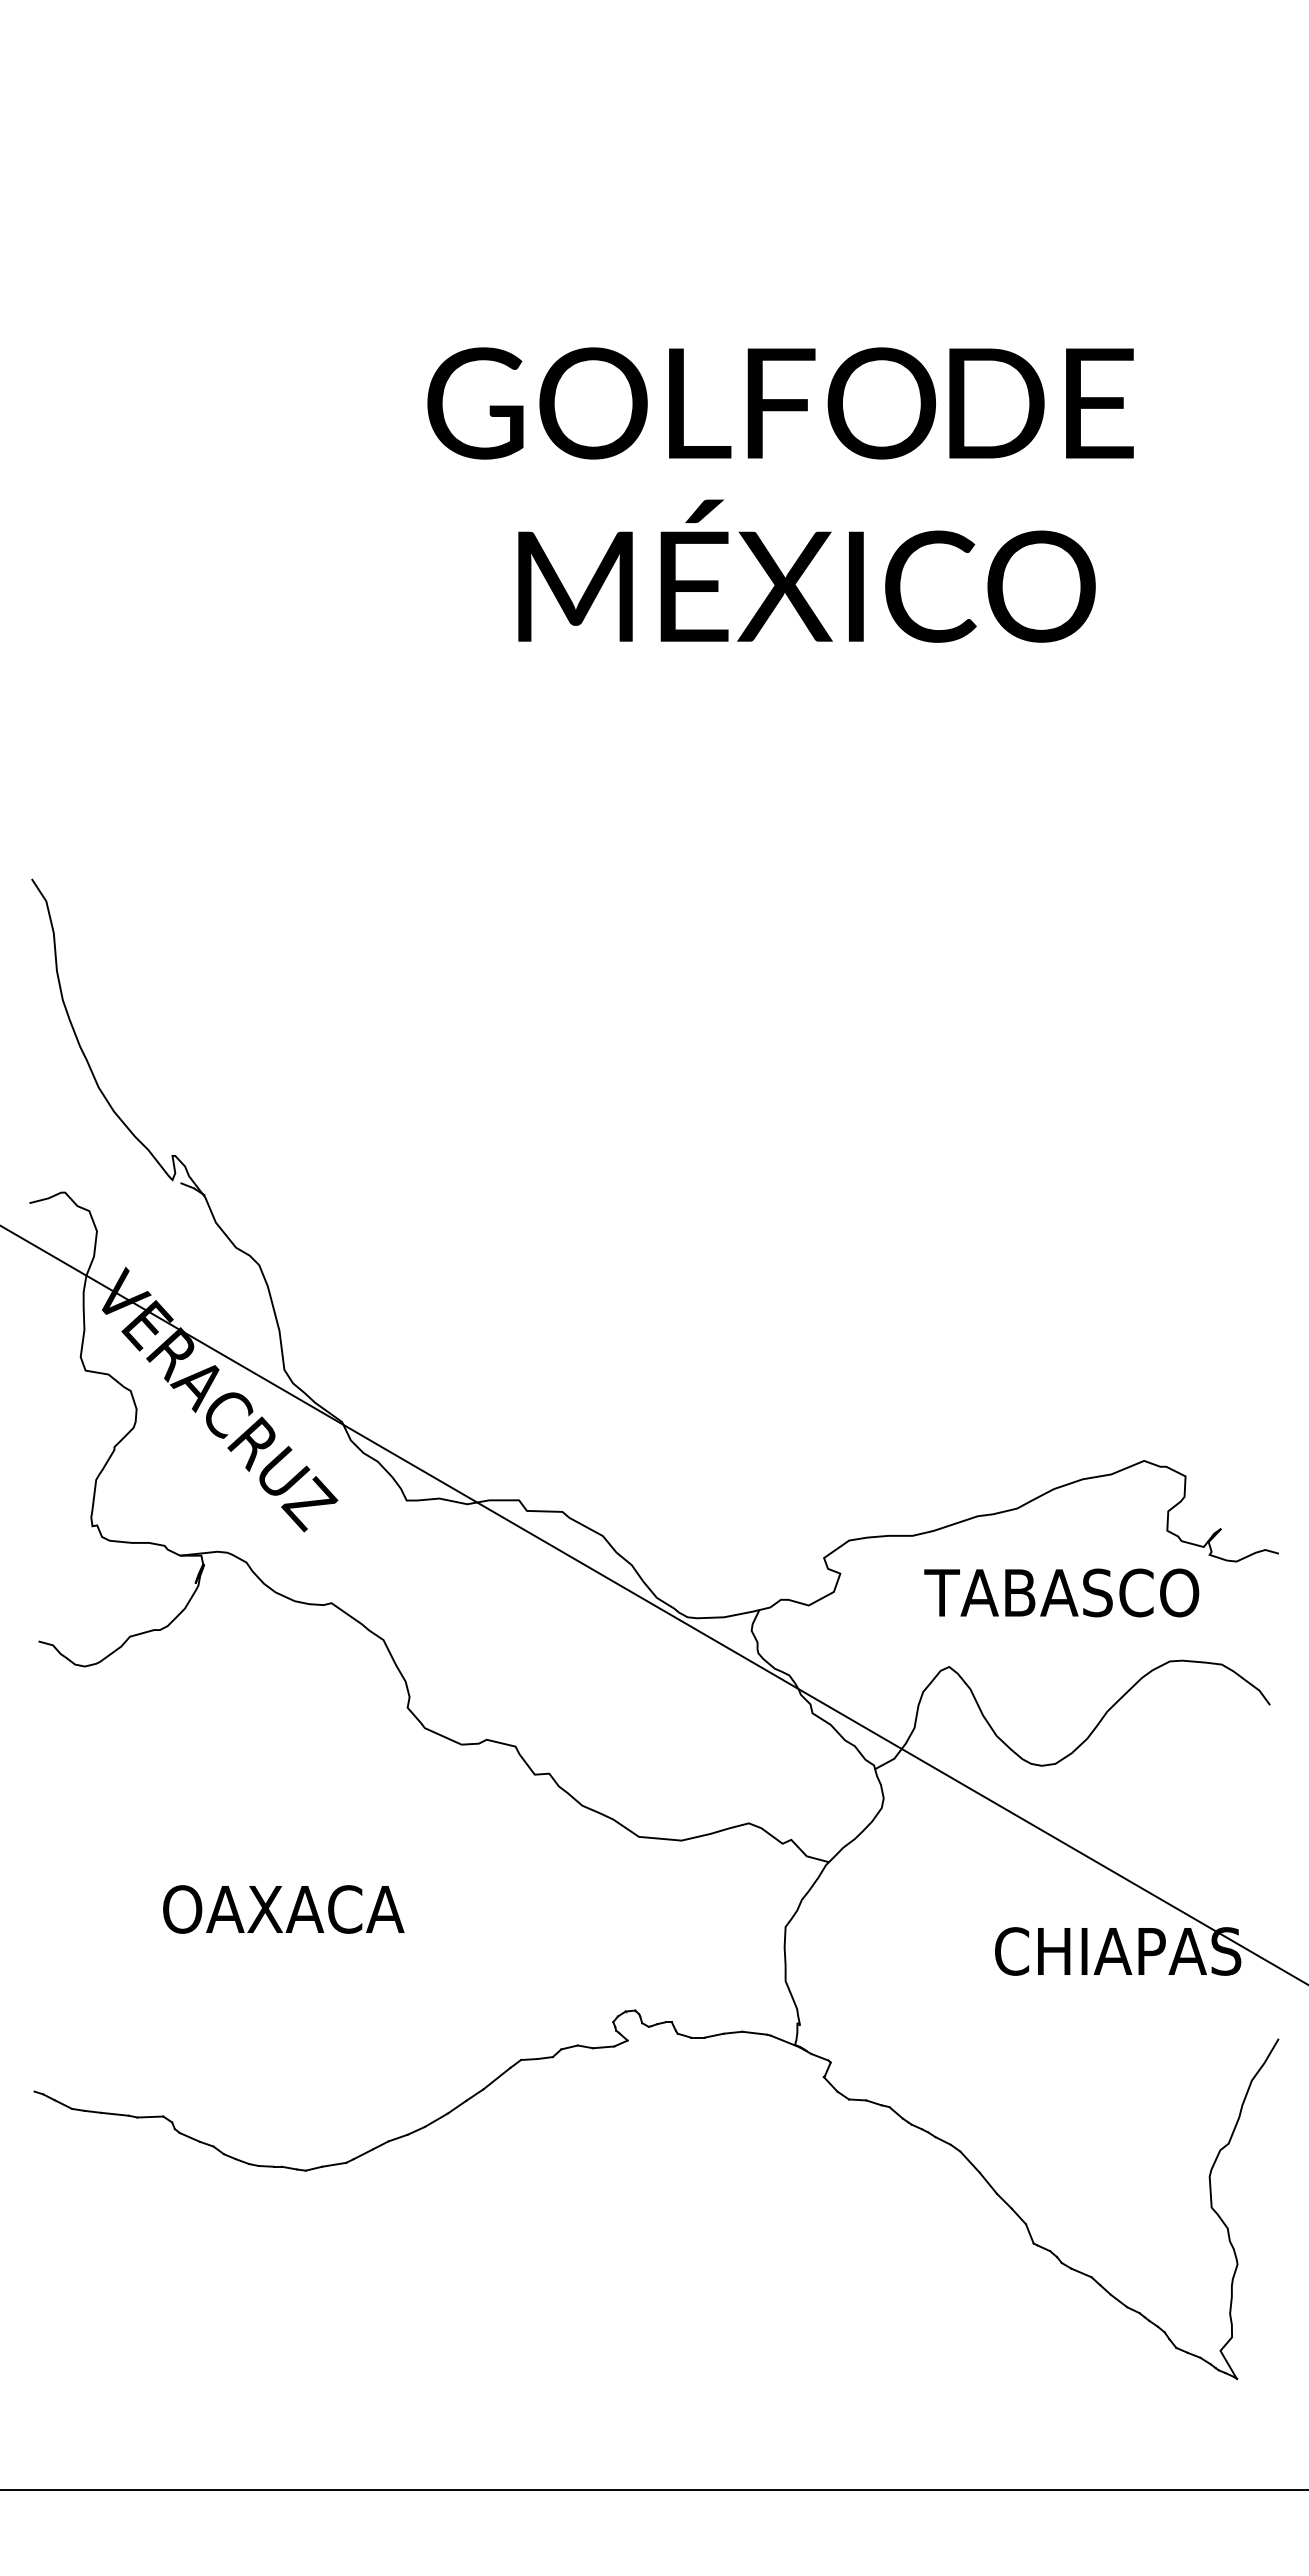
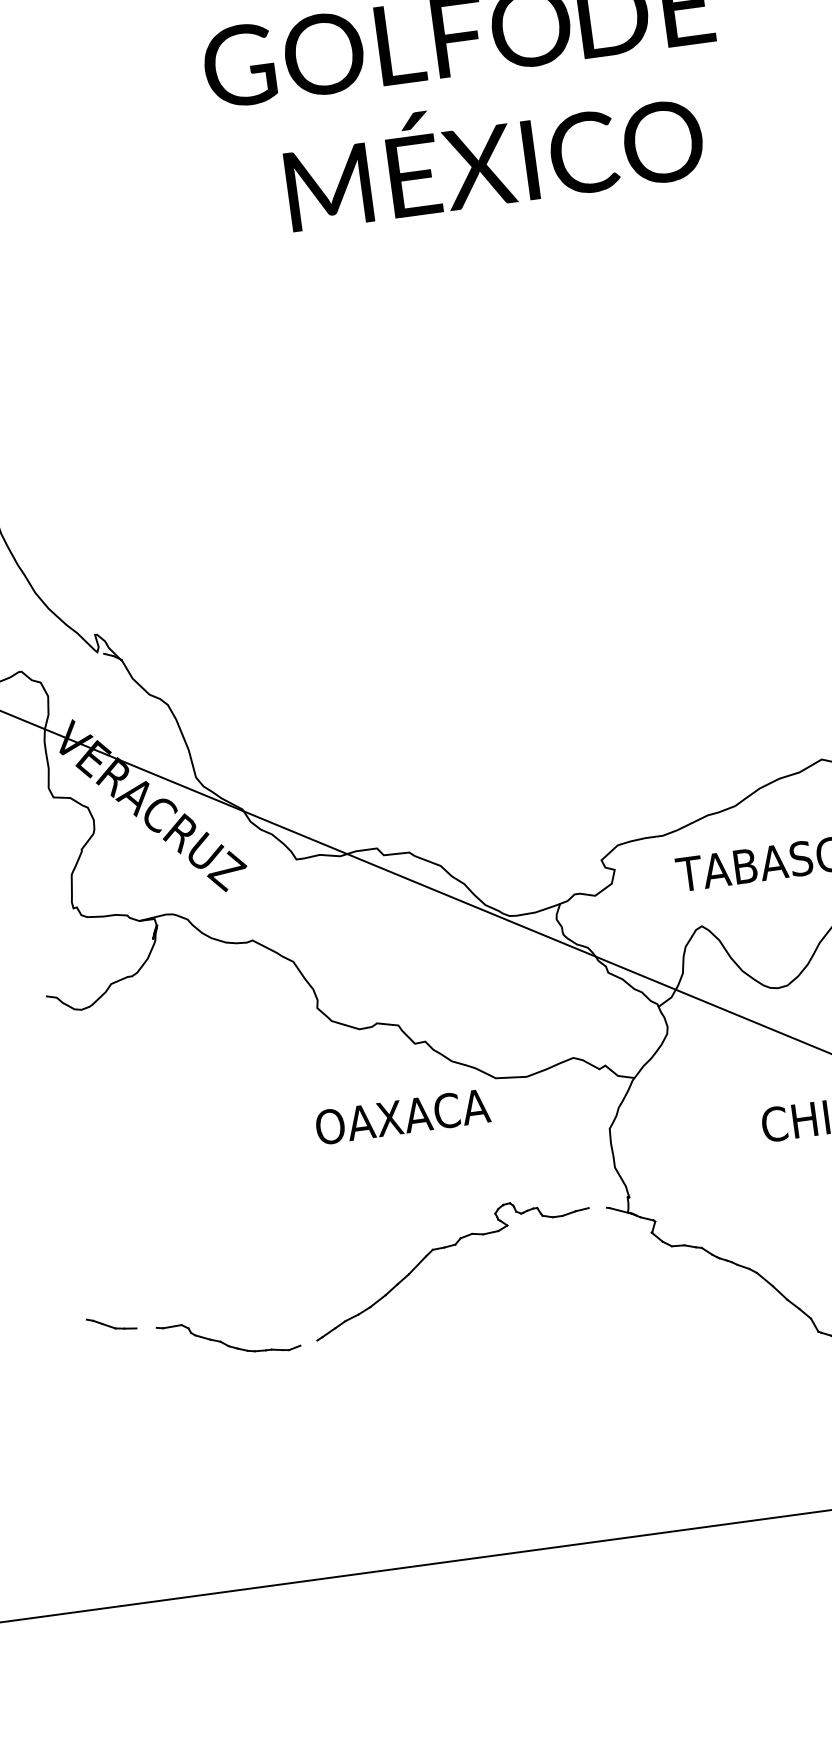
text: (283, 1909) -> (402, 1116), moved
line: (754, 2032) -> (597, 1207), removed
line: (114, 2113) -> (146, 1327), removed
line: (334, 2164) -> (309, 1342), removed

